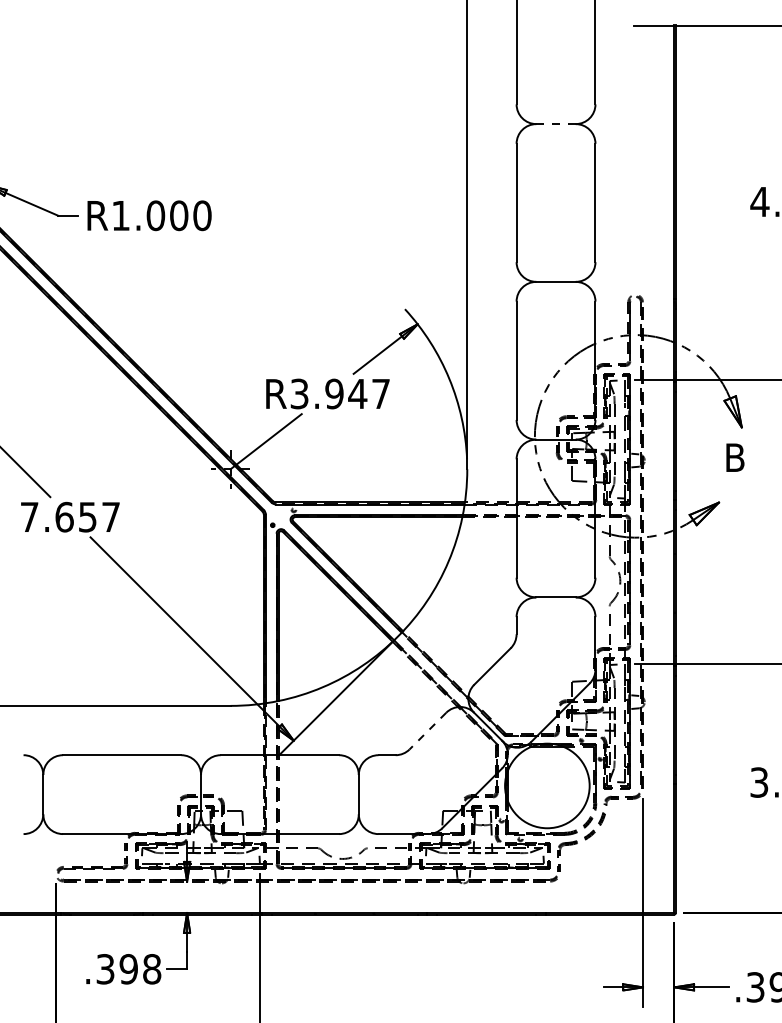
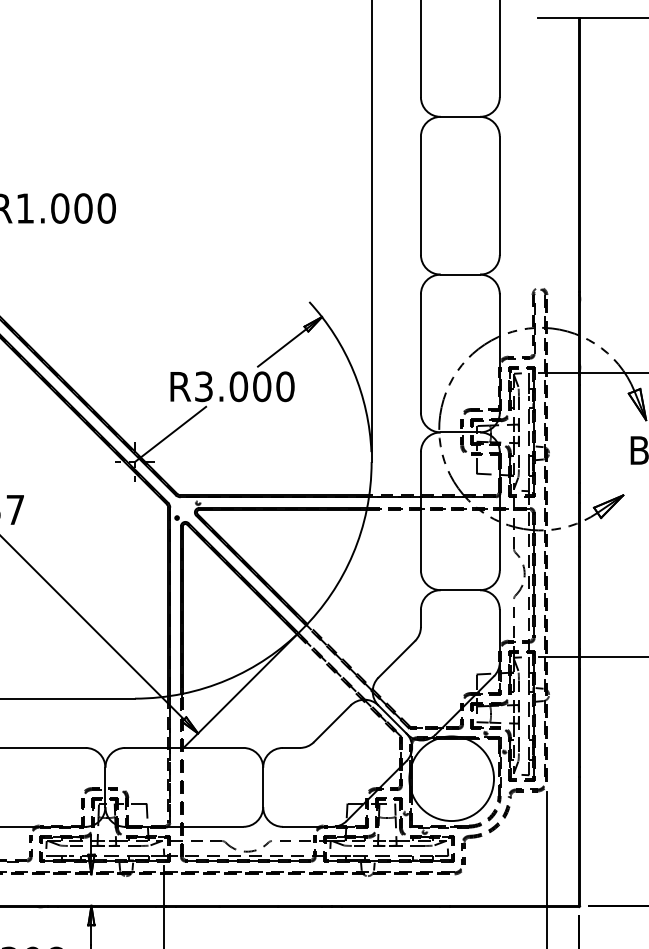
line: (556, 124) -> (460, 117), dashed -> solid
text: (357, 393) -> (261, 386), R3.947 -> R3.000
line: (427, 731) -> (331, 724), dashed -> solid

